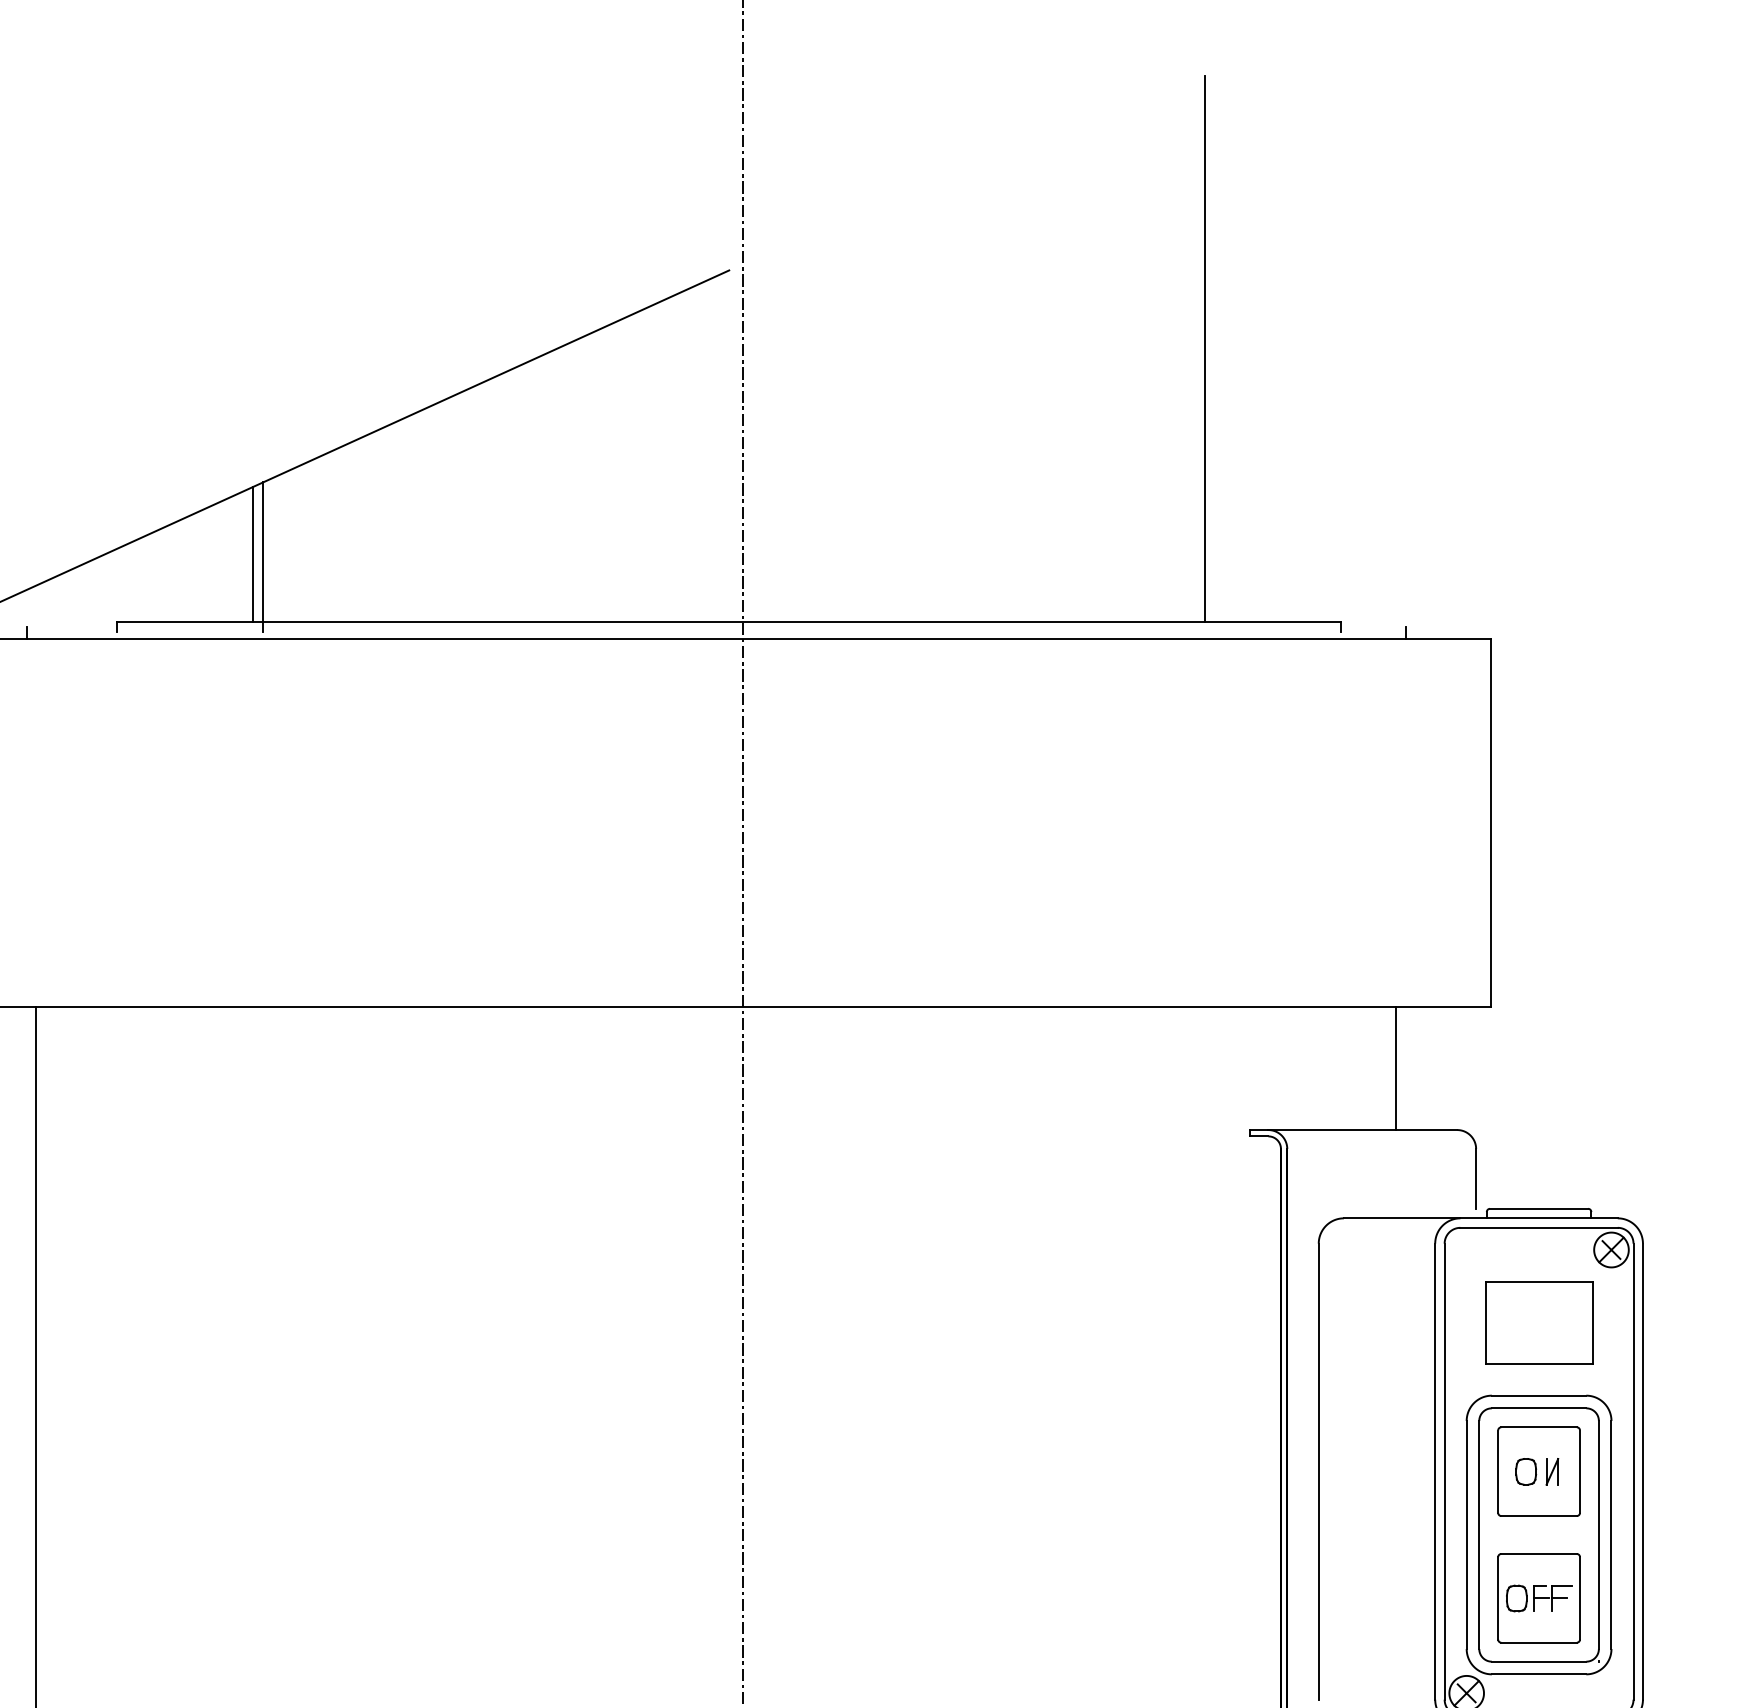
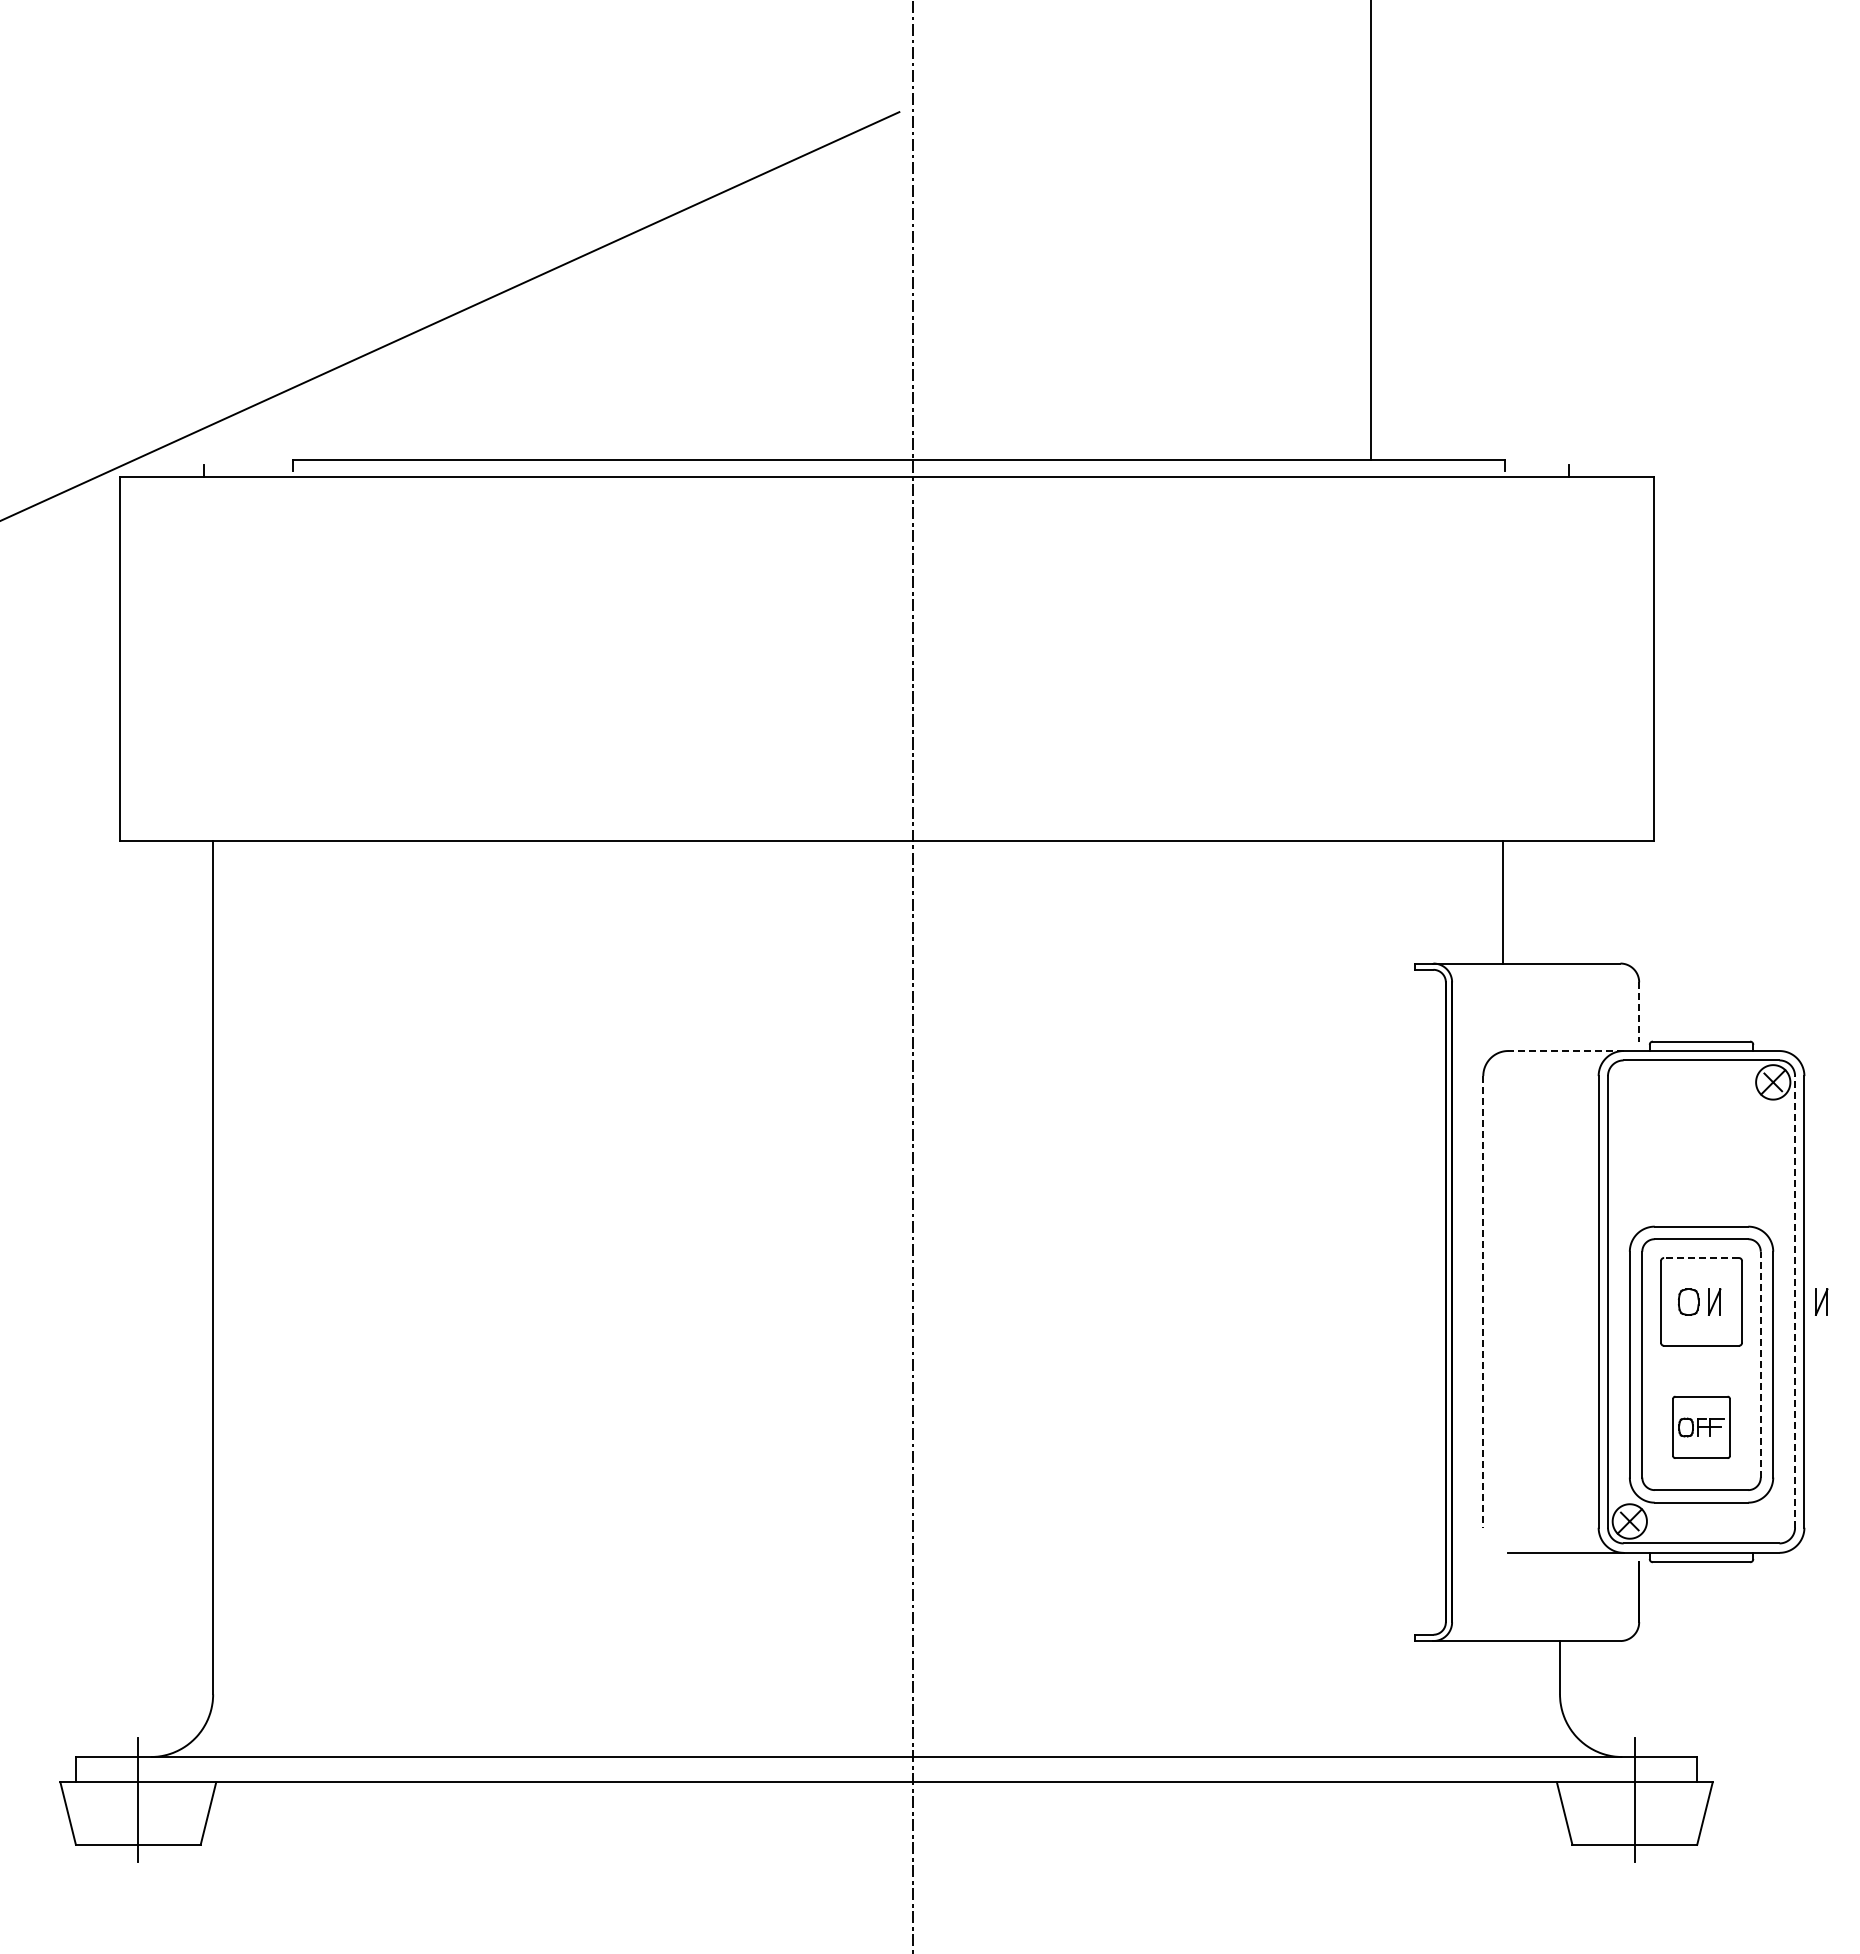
line: (252, 553) -> (427, 392), removed
line: (263, 556) -> (438, 395), removed
line: (1396, 1068) -> (1503, 902), moved
line: (1476, 1179) -> (1639, 1012), solid -> dashed
line: (1401, 1218) -> (1565, 1051), solid -> dashed
part: (1539, 1322) -> (1701, 1154), removed
line: (1539, 1427) -> (1701, 1258), solid -> dashed
line: (1318, 1471) -> (1483, 1301), solid -> dashed
line: (1633, 1471) -> (1795, 1301), solid -> dashed
part: (1660, 1471) -> (1821, 1301), added
line: (1598, 1534) -> (1760, 1364), solid -> dashed
part: (1539, 1598) -> (1701, 1427), size x0.7

